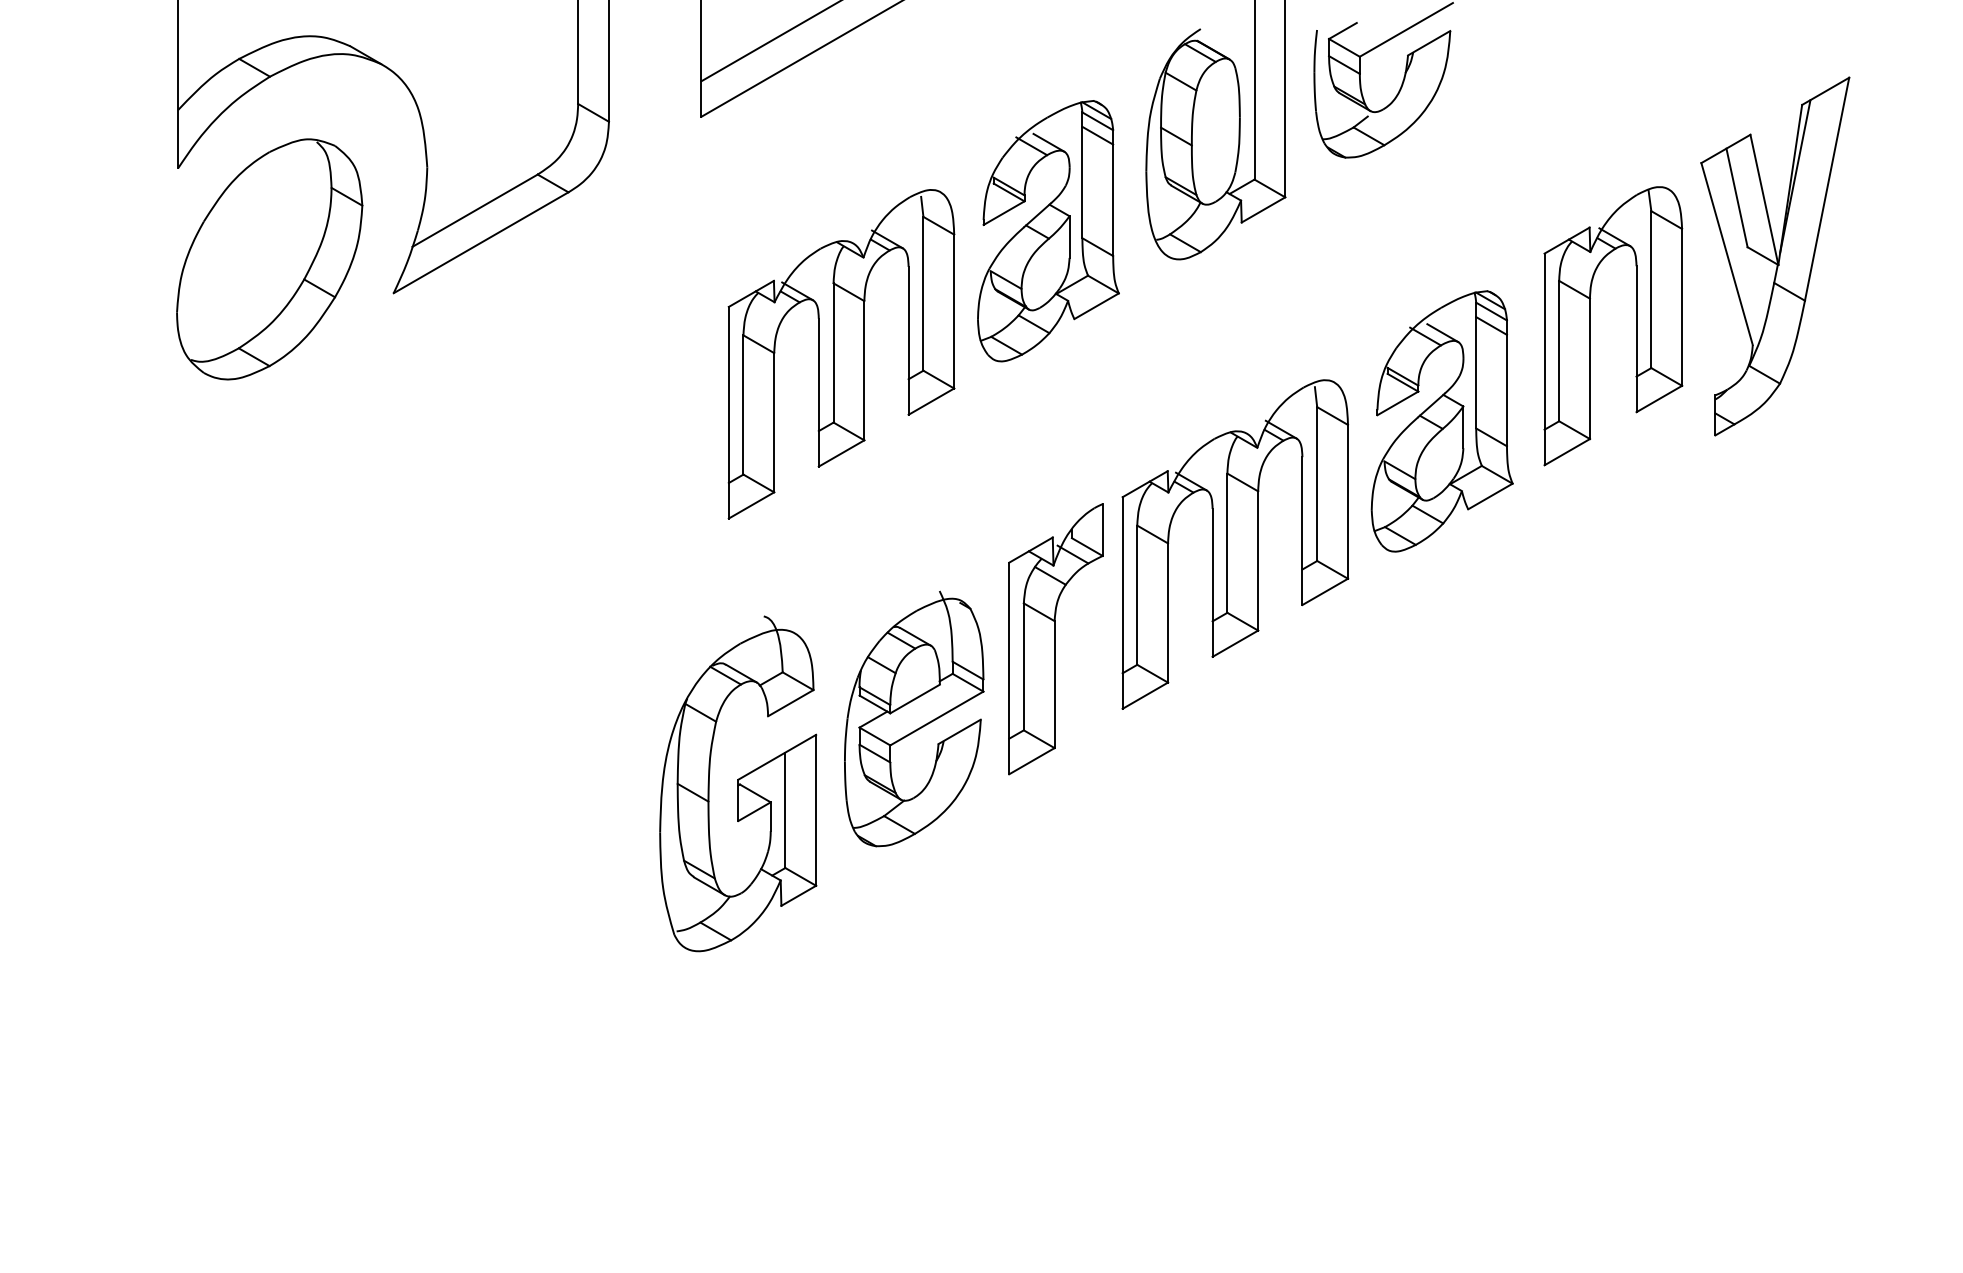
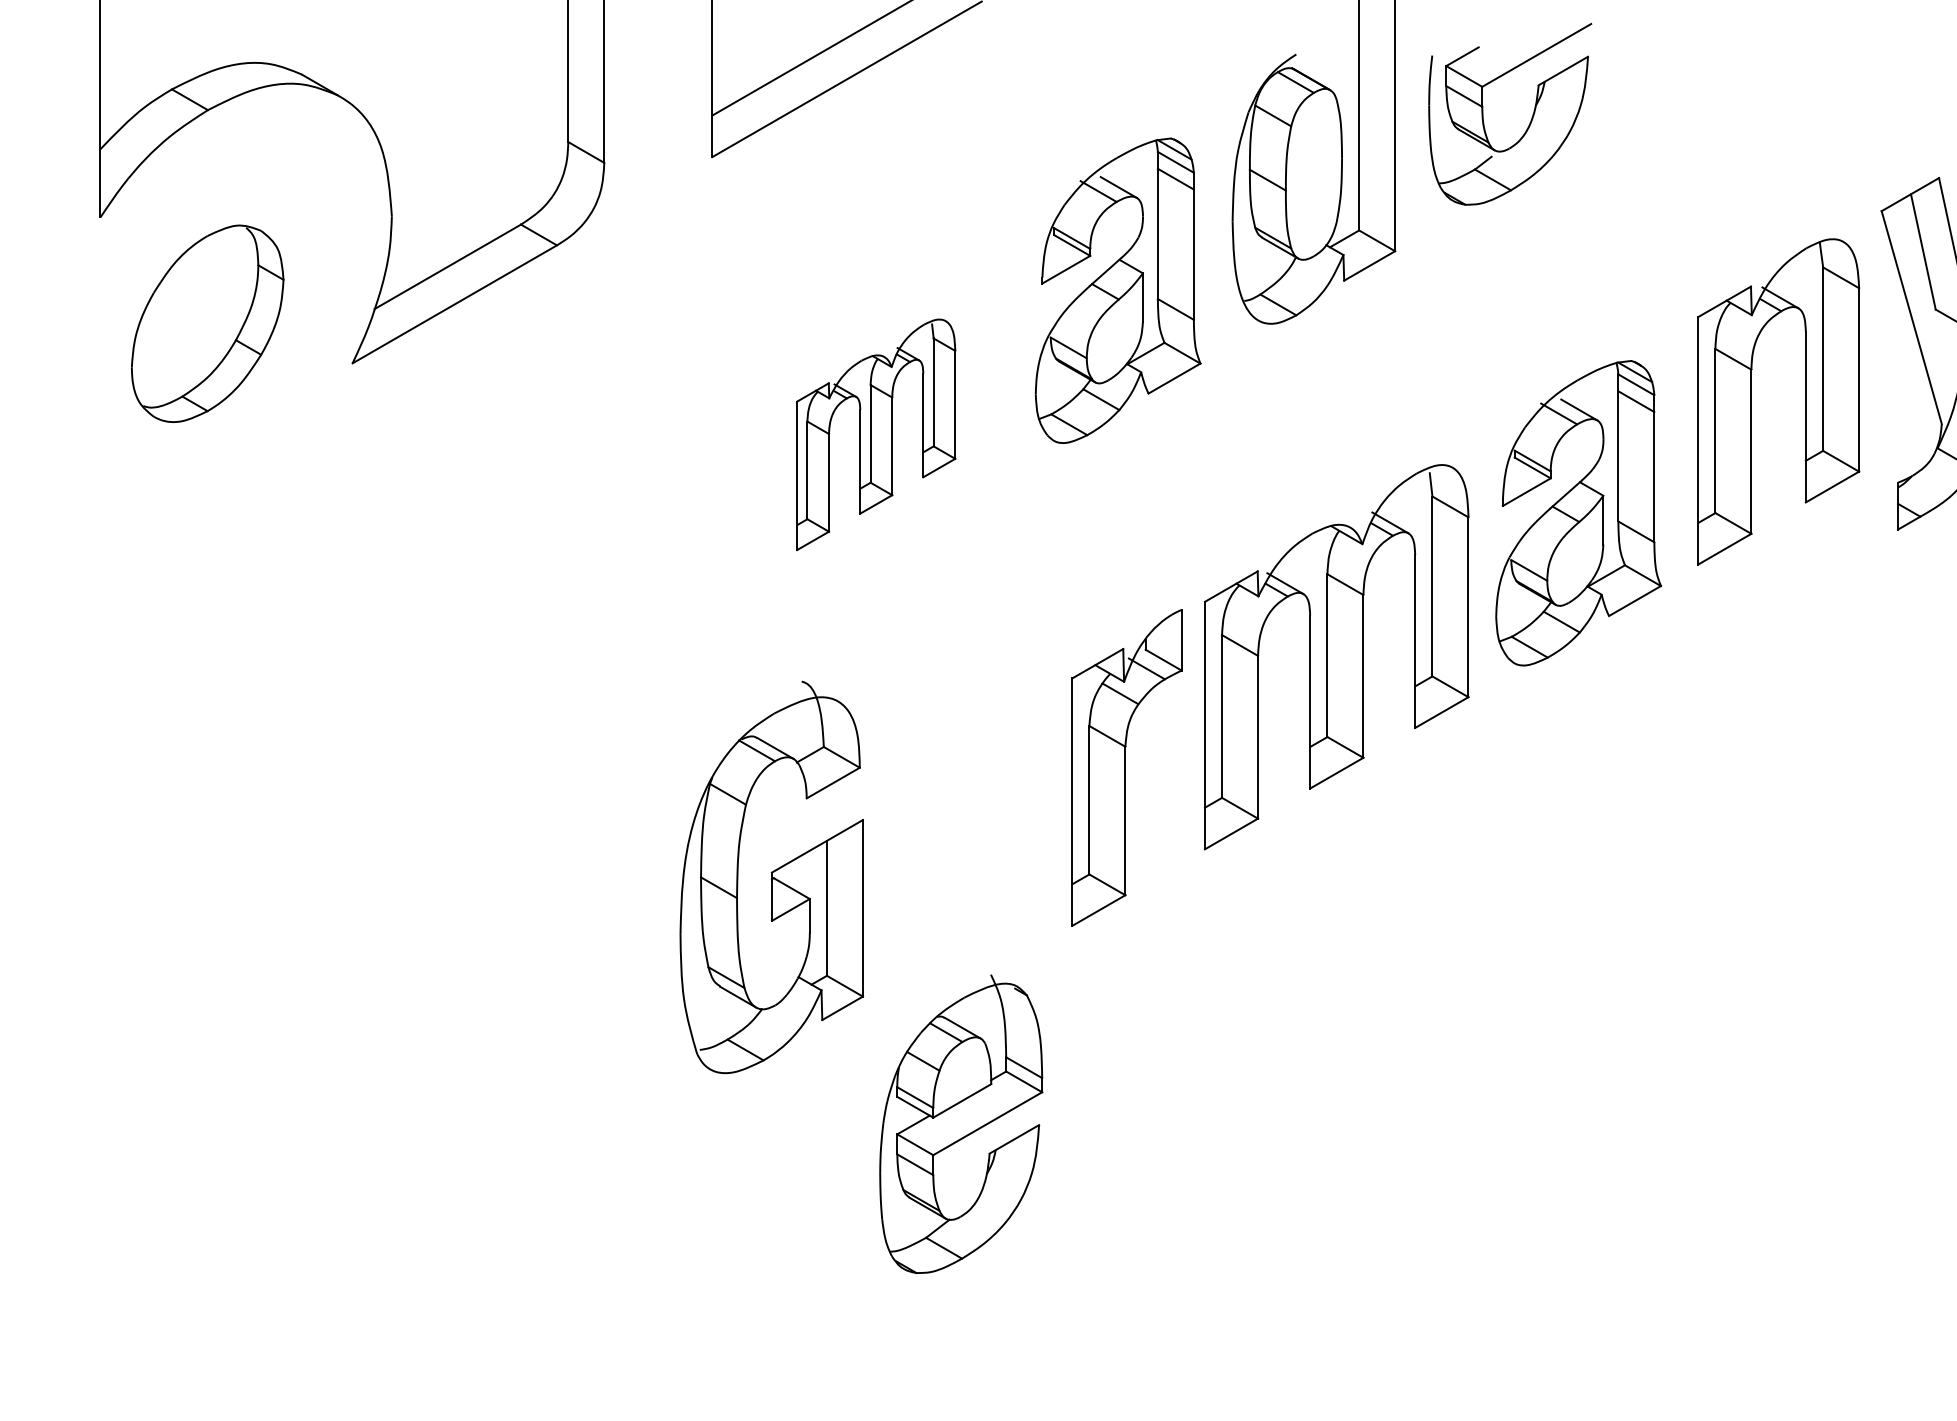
part: (269, 259) -> (207, 323), size x0.7
part: (841, 354) -> (876, 434), size x0.6
part: (914, 718) -> (961, 1123), moved
part: (738, 783) -> (772, 876), moved

